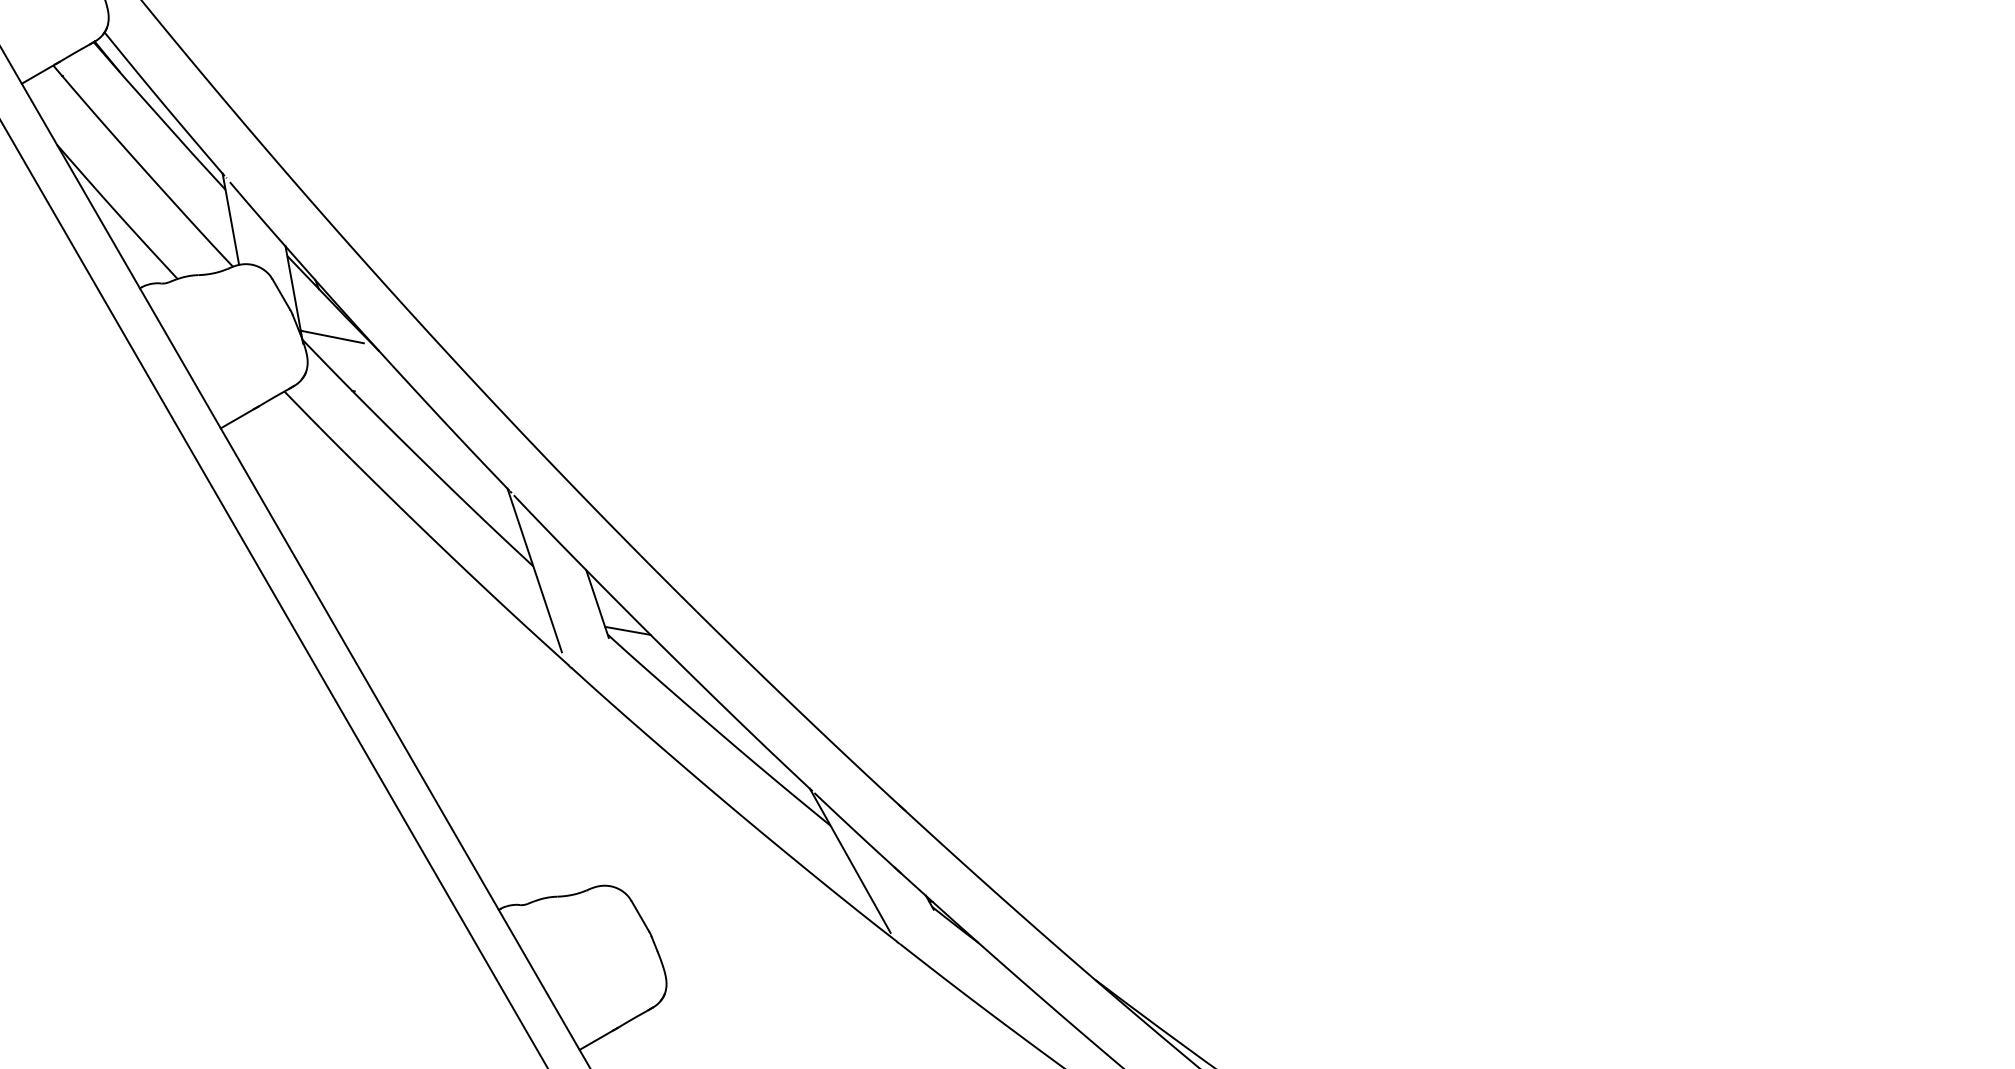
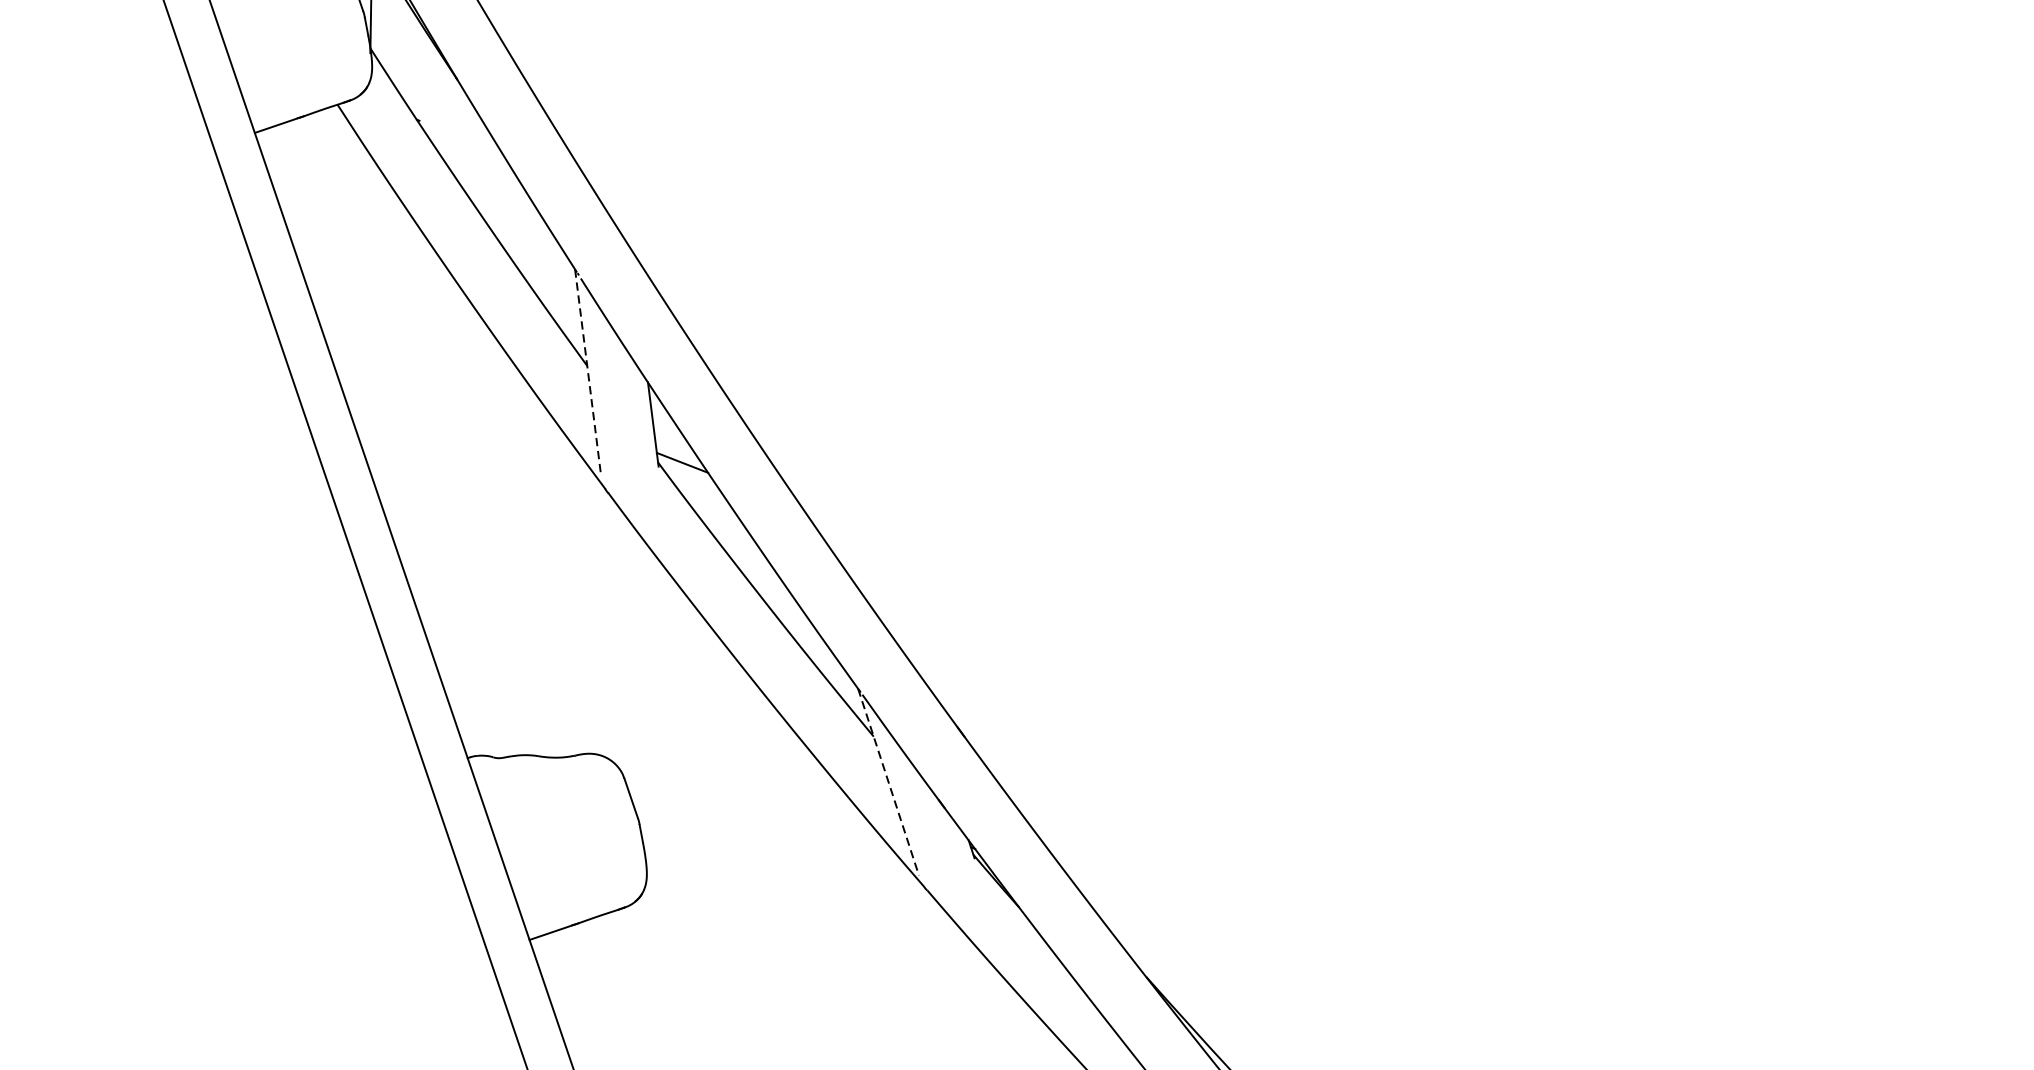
line: (331, 336) -> (405, 51), removed
line: (534, 570) -> (587, 370), solid -> dashed
line: (850, 860) -> (888, 781), solid -> dashed

